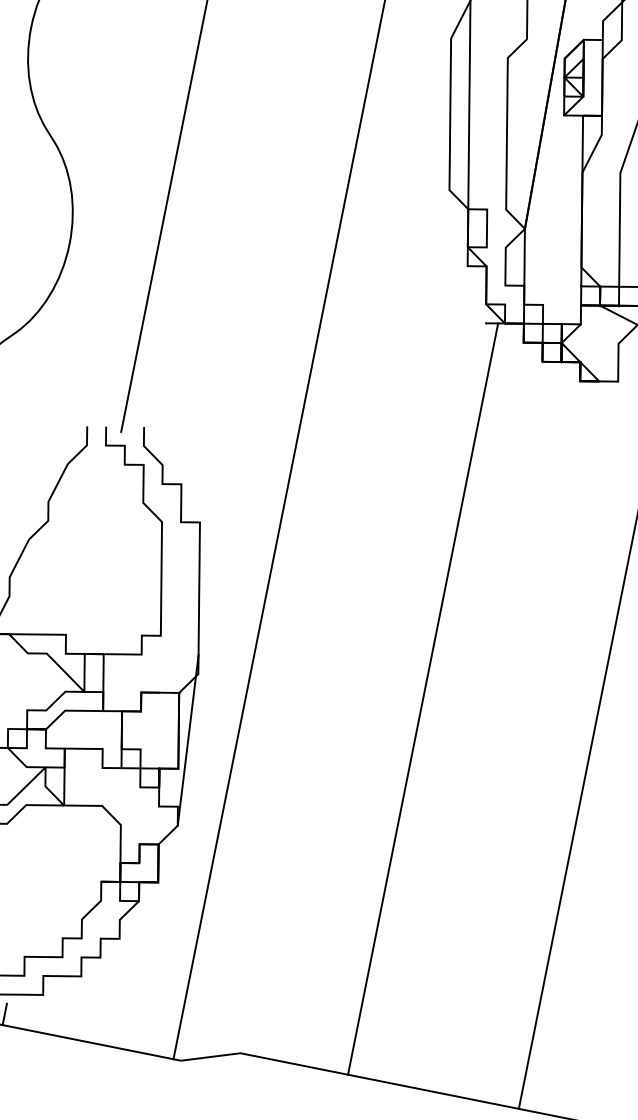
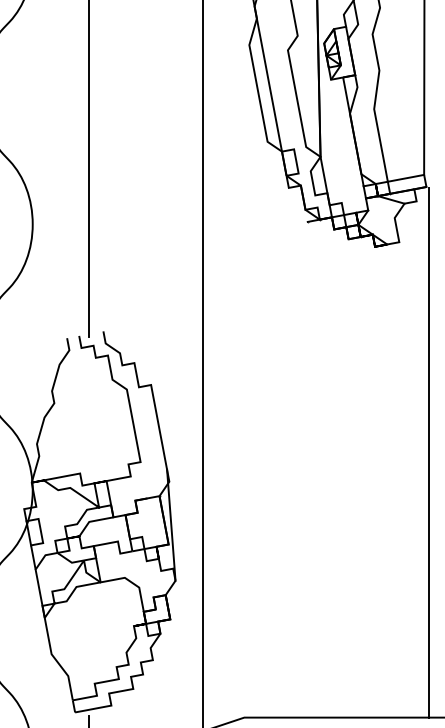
line: (423, 698) -> (315, 468), removed

